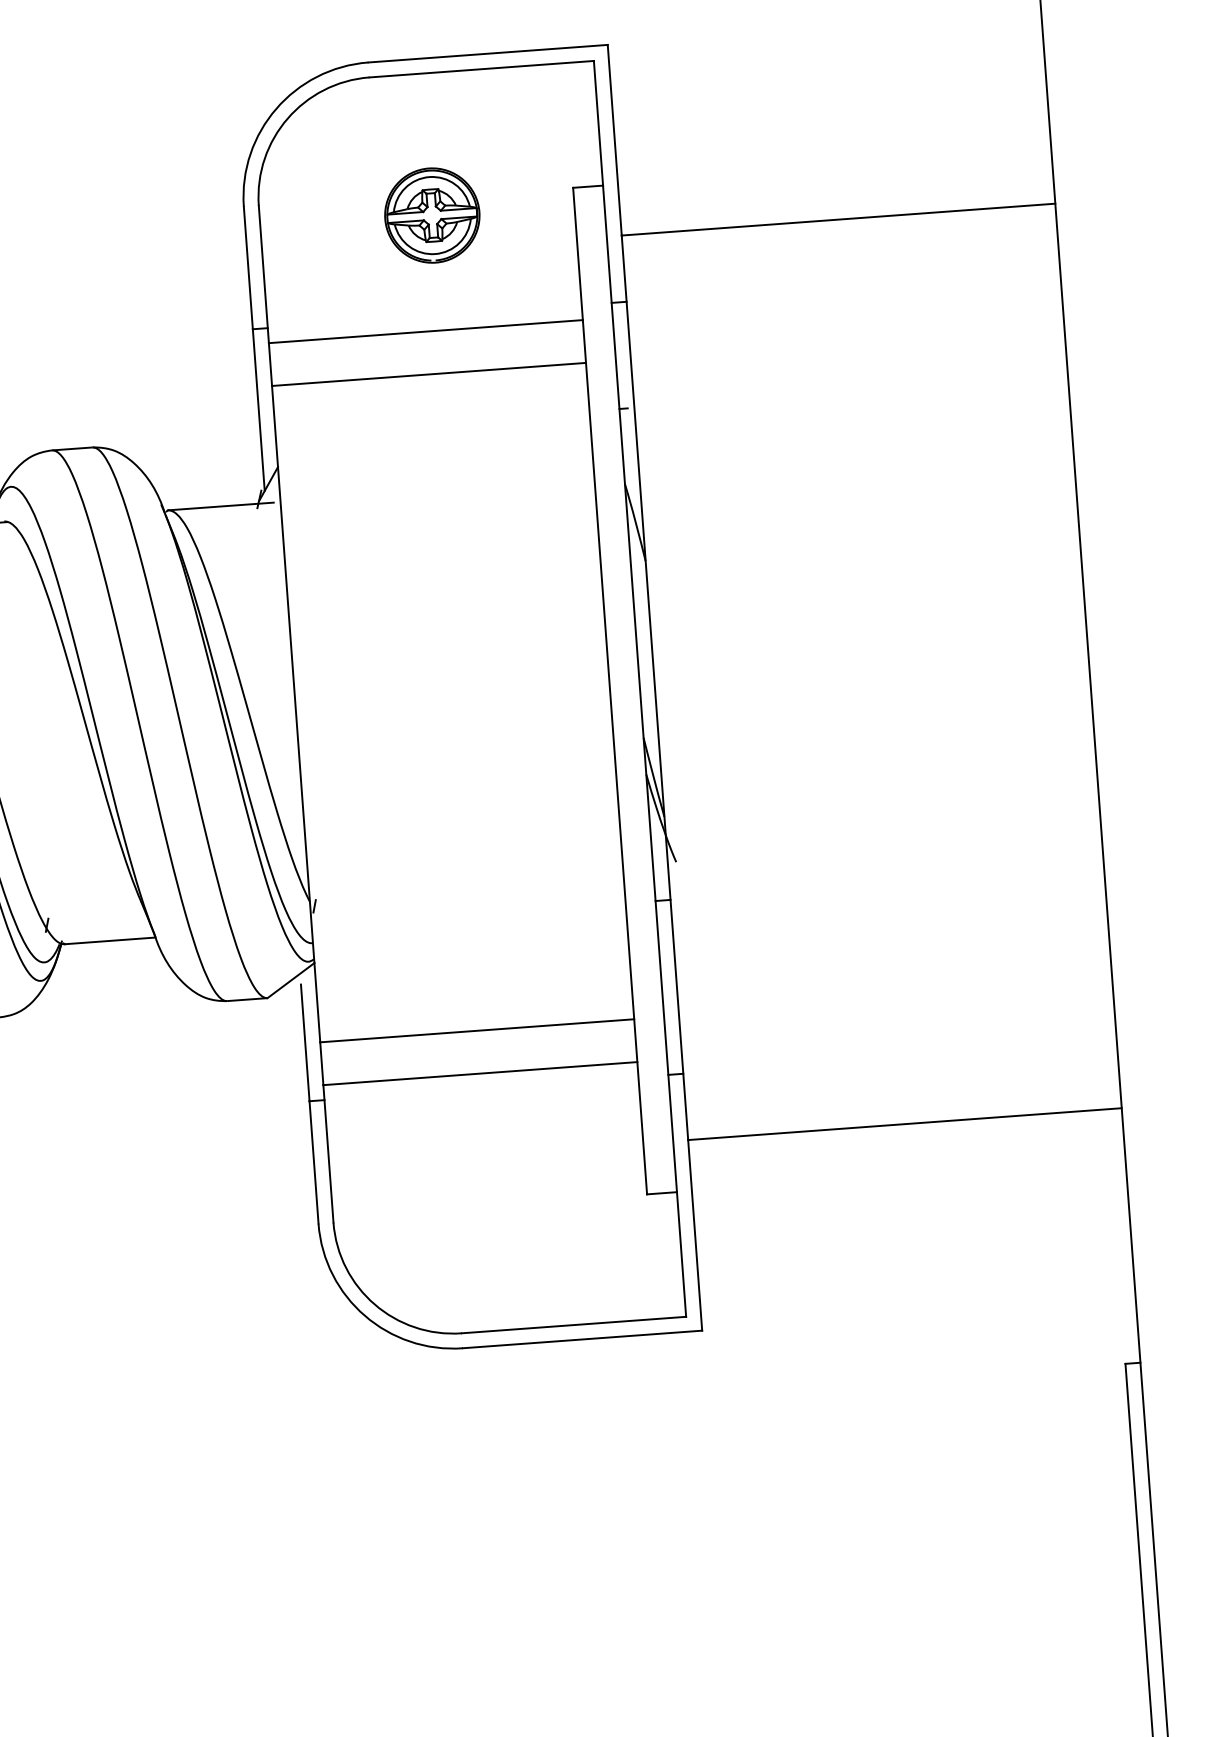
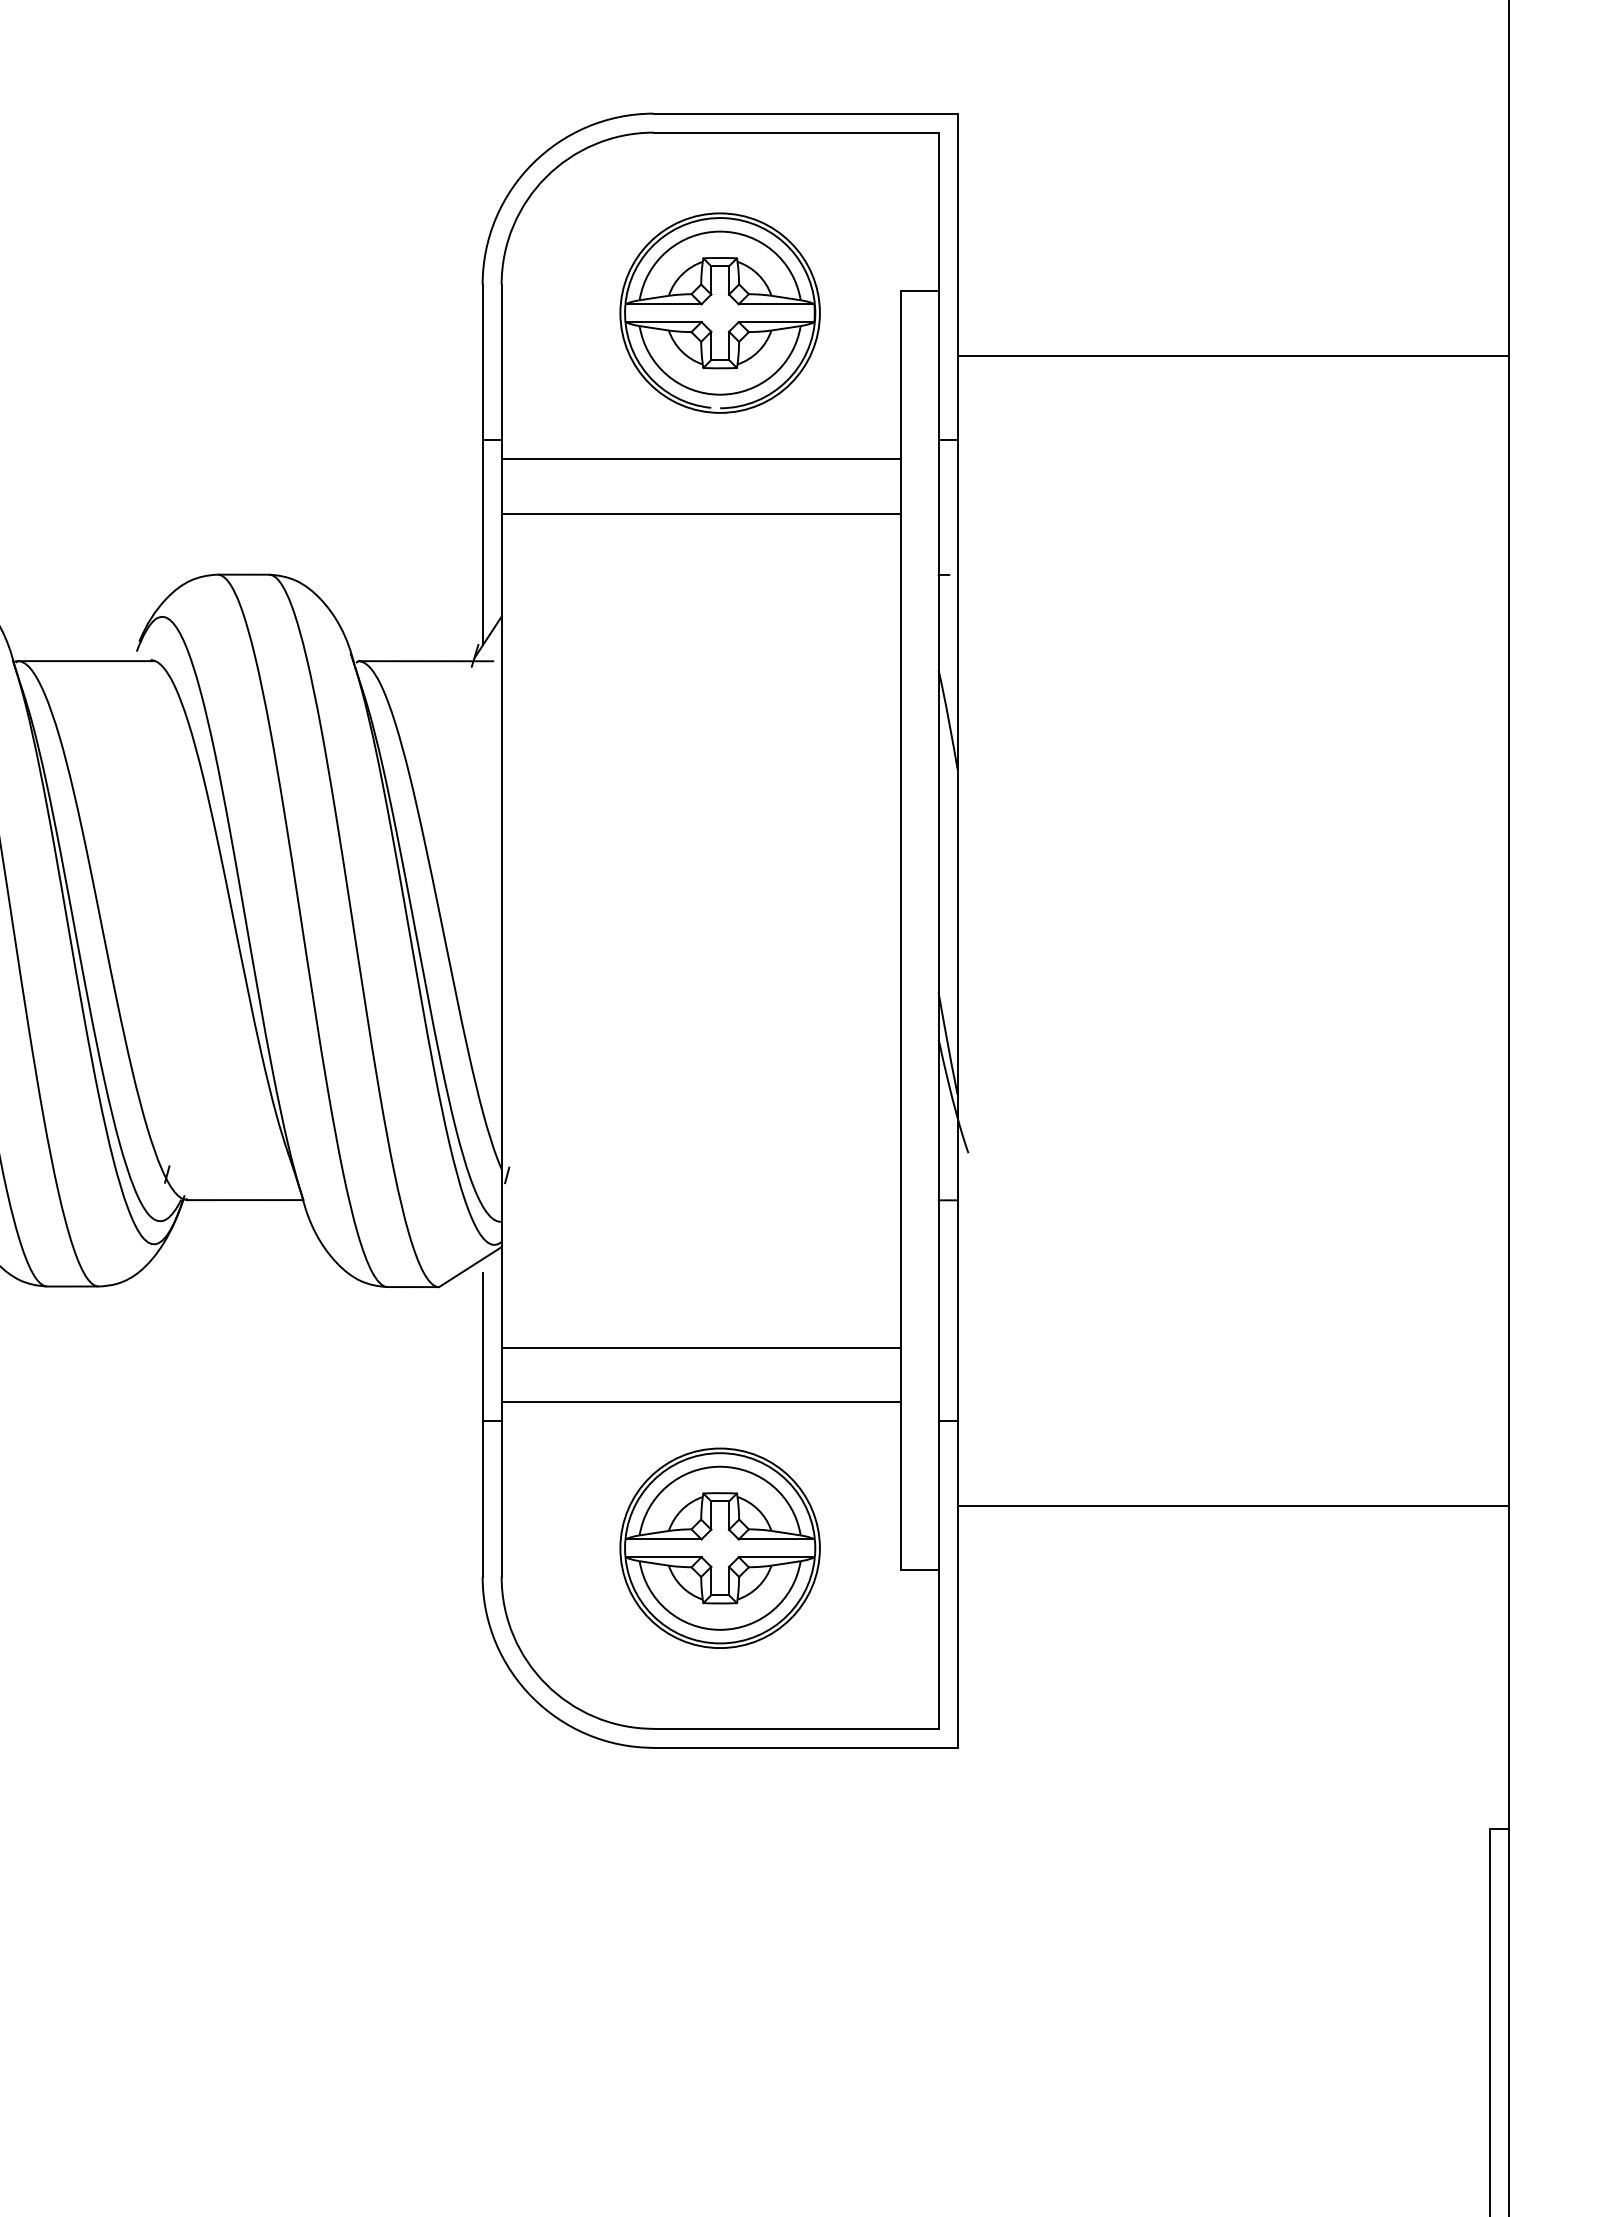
part: (431, 215) -> (719, 312), size x1.67
part: (503, 1186) -> (719, 1547), added

